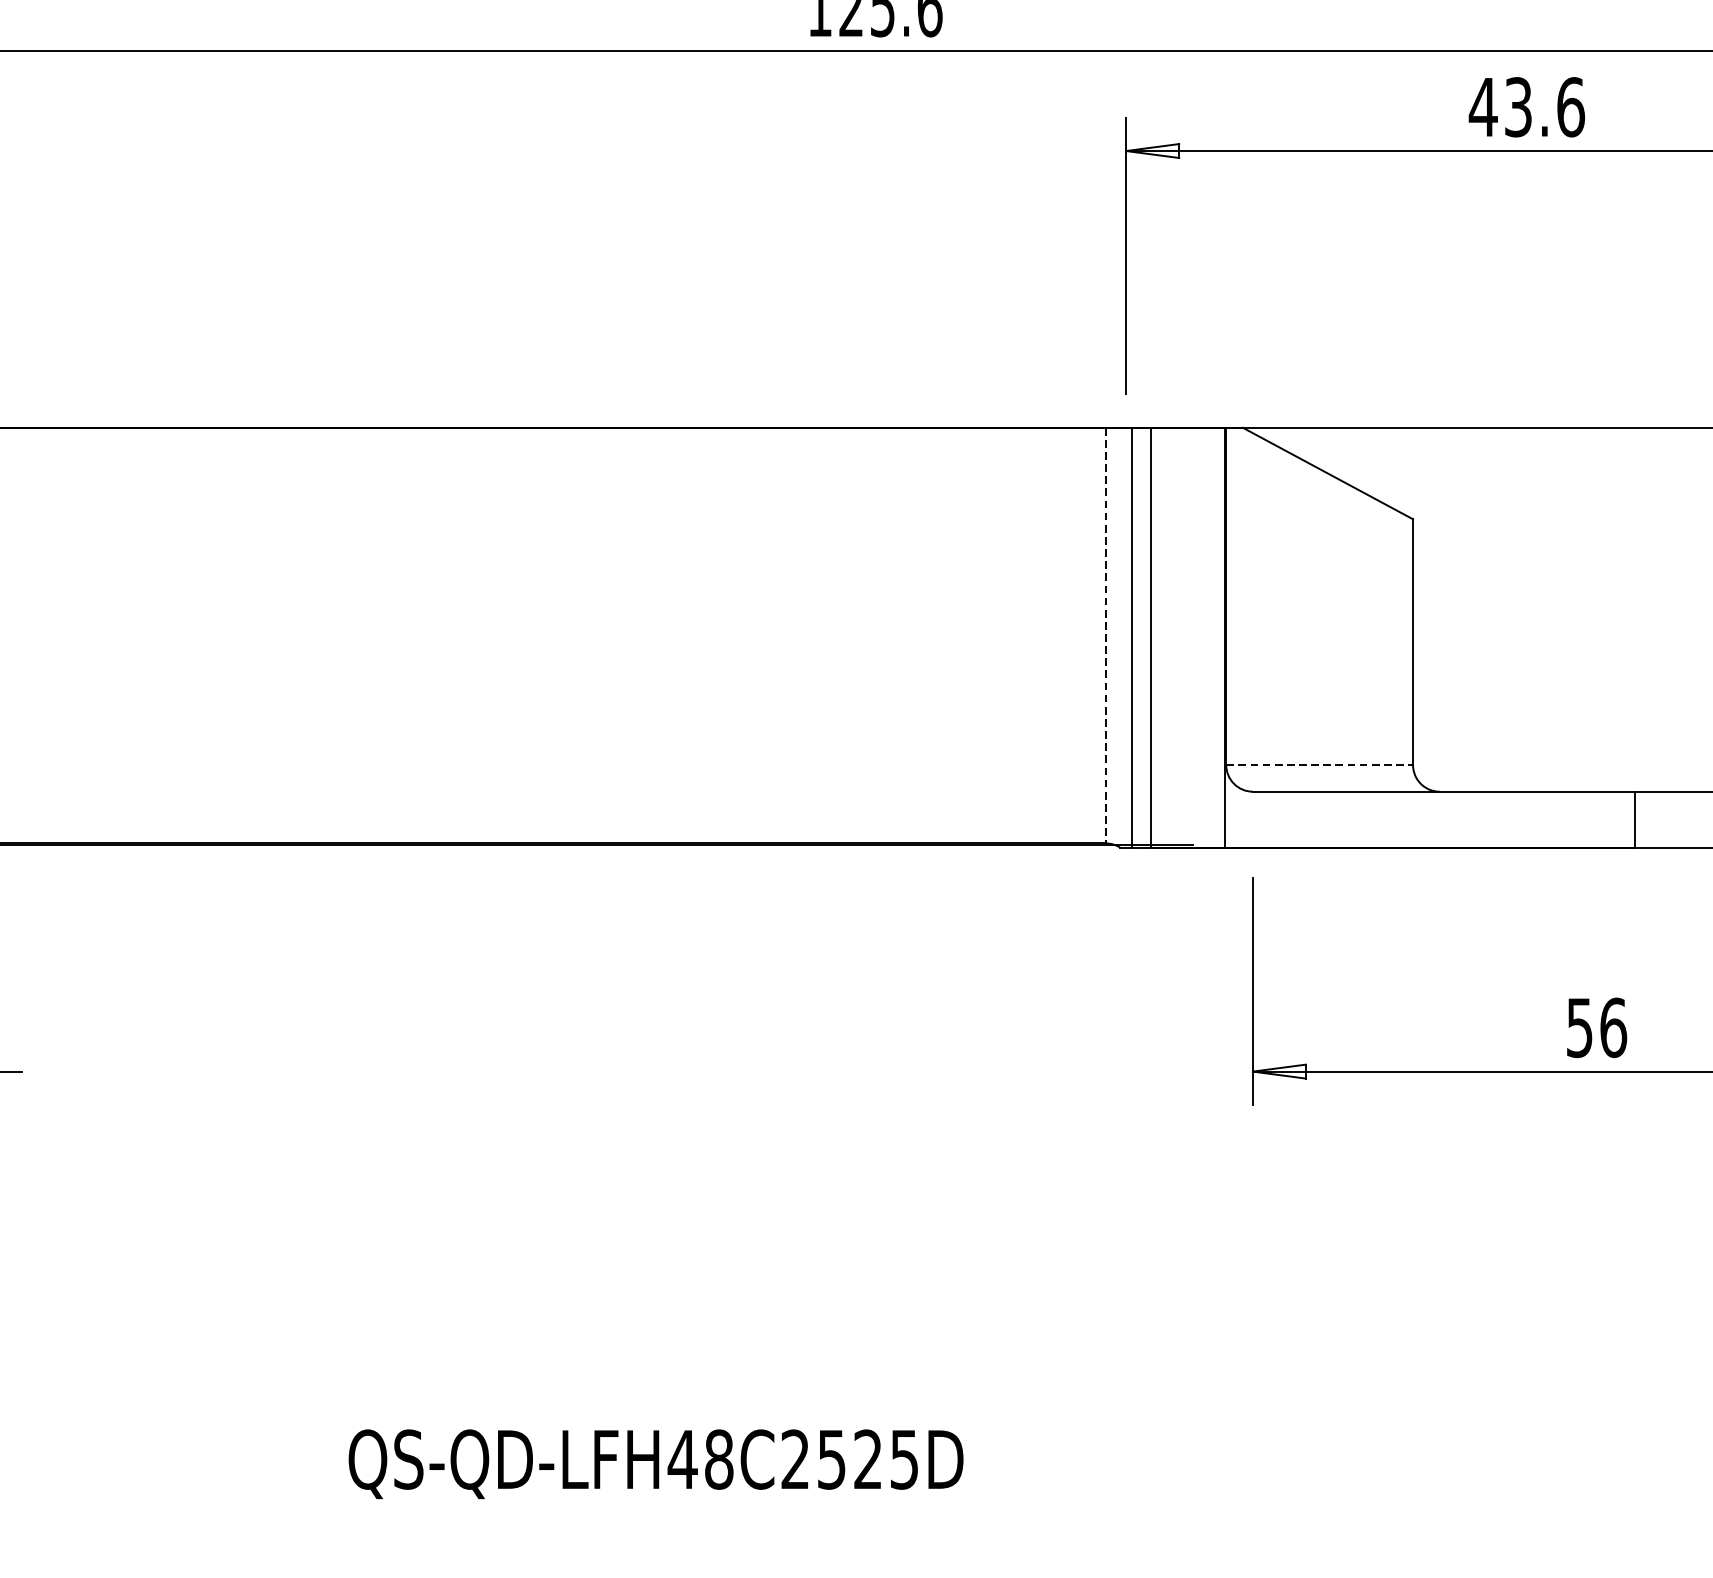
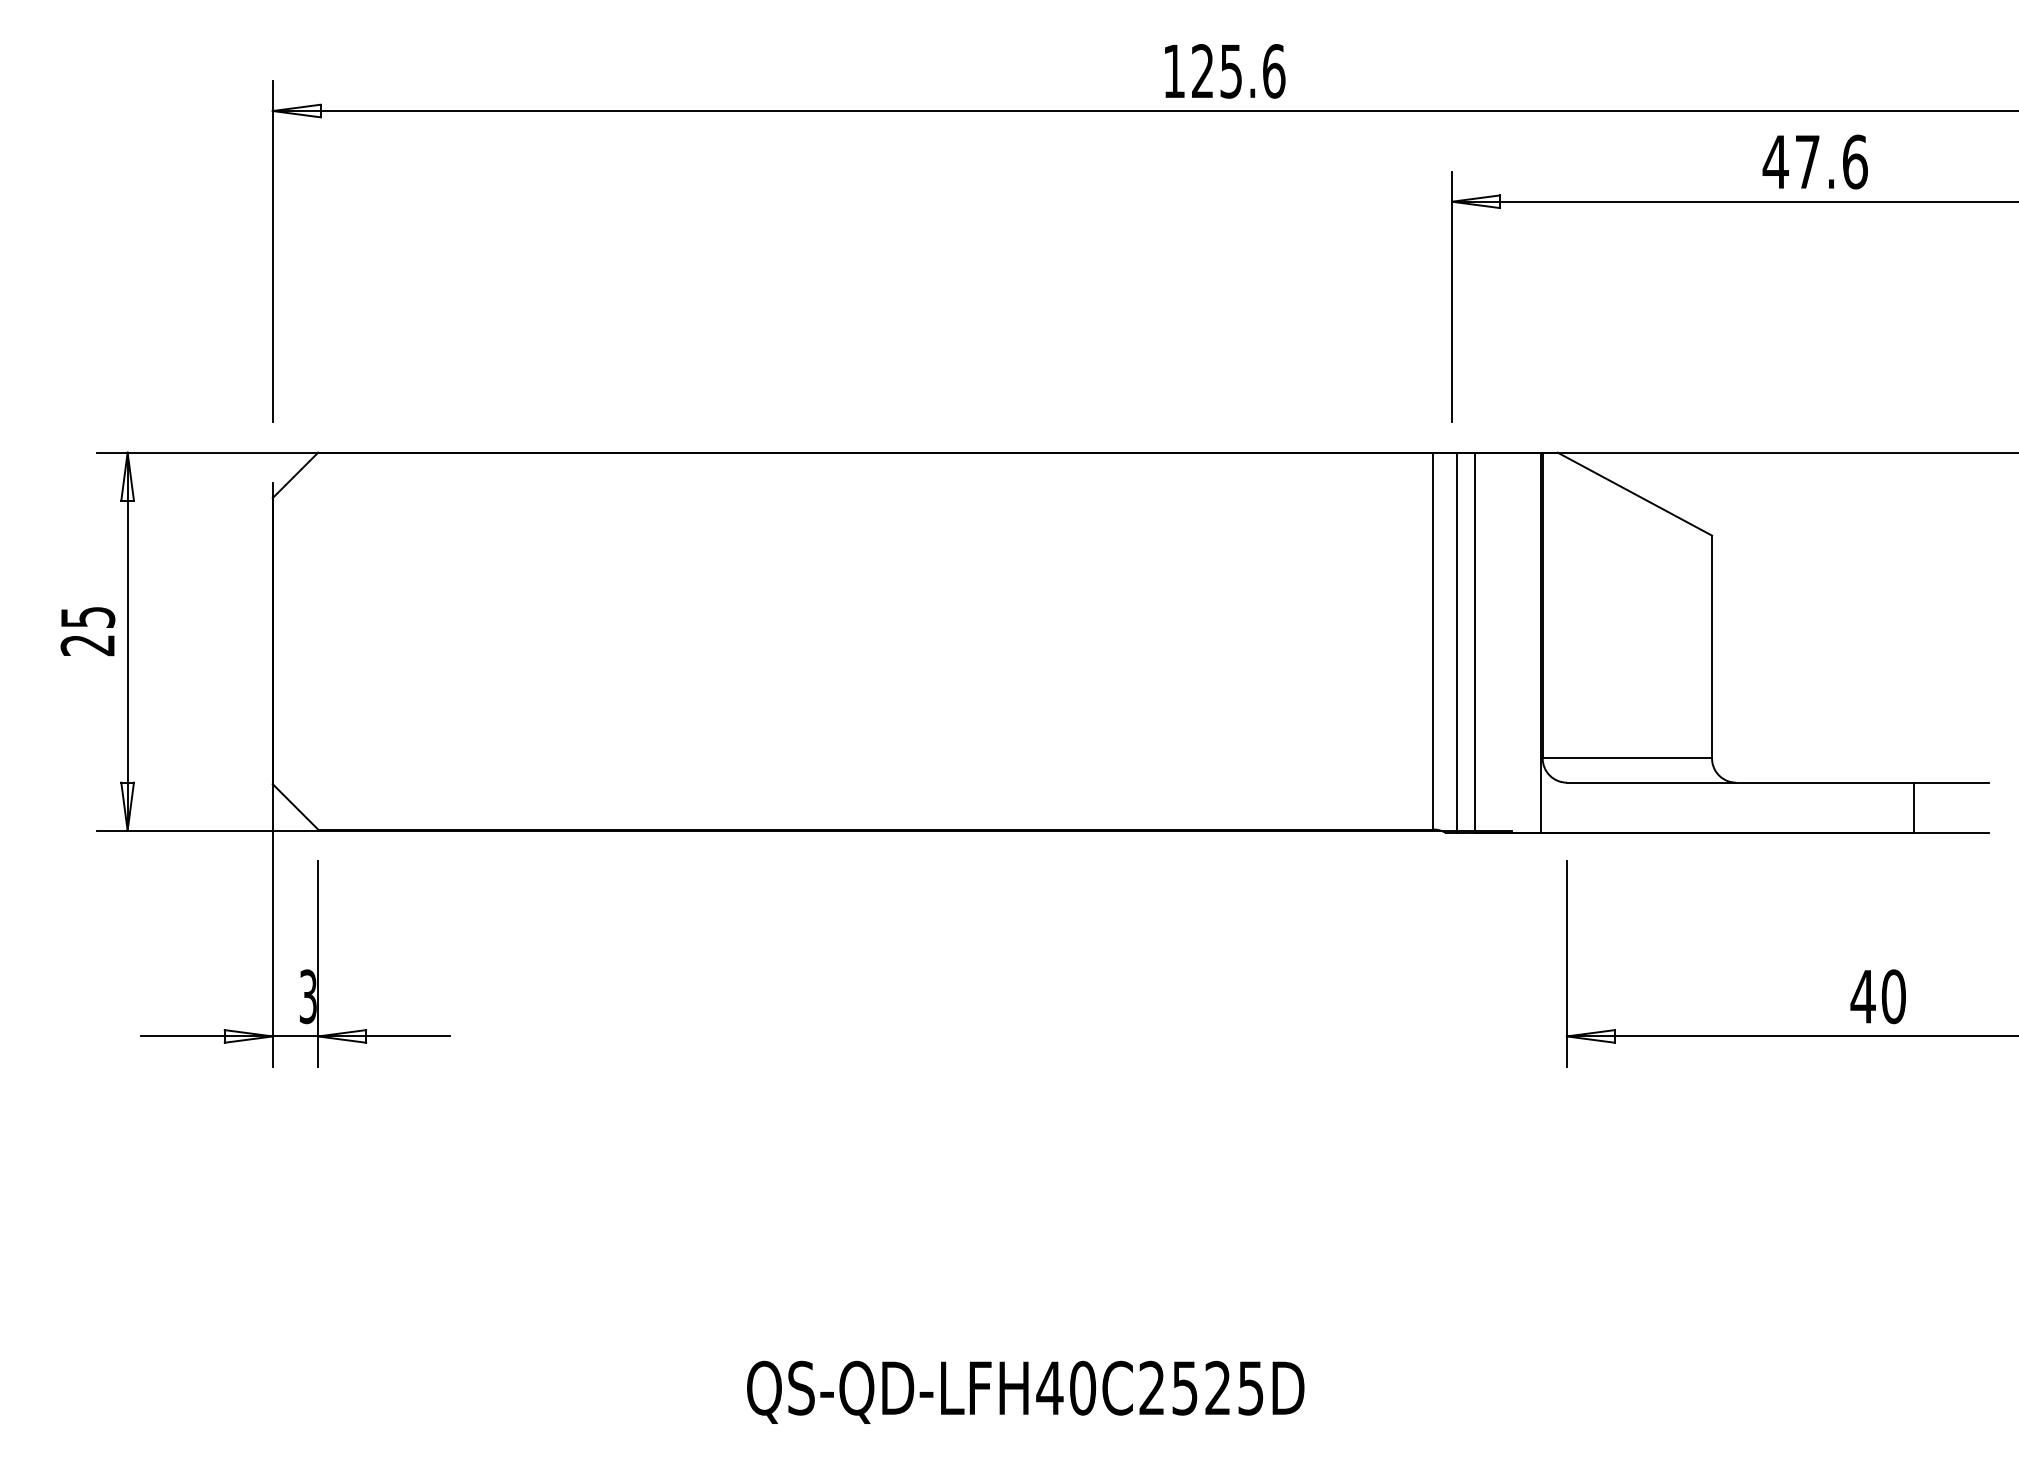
text: (1518, 106) -> (1807, 161), 43.6 -> 47.6
line: (1105, 636) -> (1433, 641), dashed -> solid
line: (1319, 765) -> (1627, 758), dashed -> solid
text: (1596, 1027) -> (1878, 996), 56 -> 40
text: (719, 1459) -> (1083, 1388), QS-QD-LFH48C2525D -> QS-QD-LFH40C2525D

